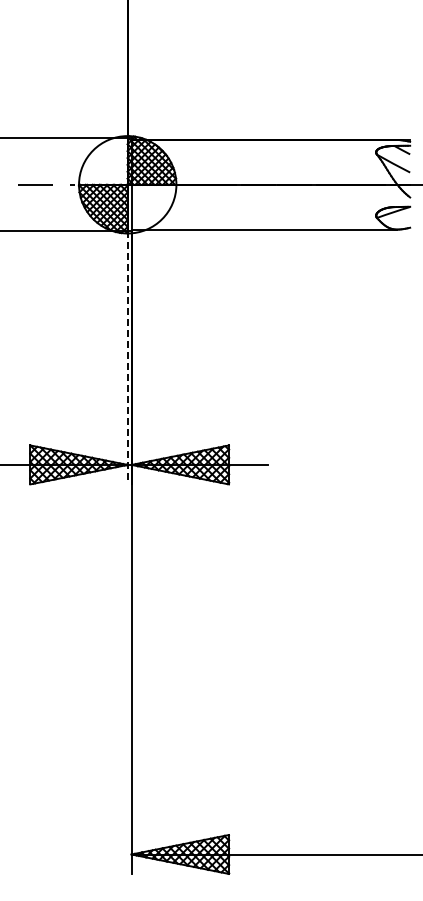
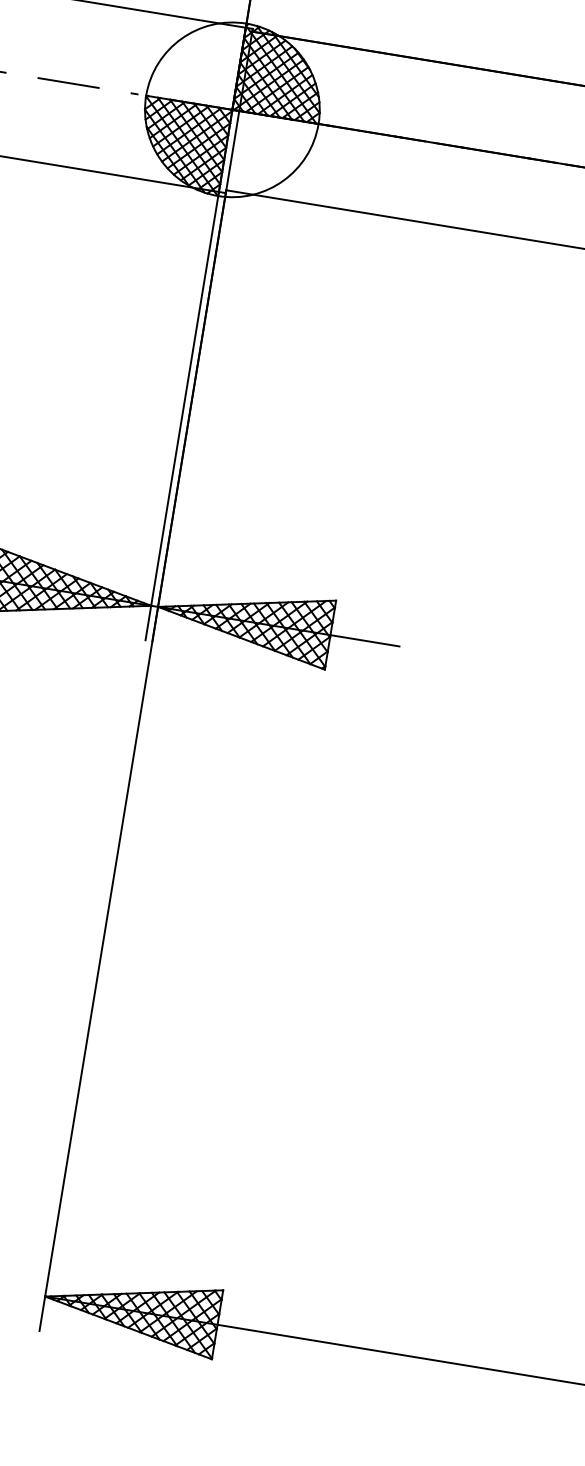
line: (127, 357) -> (181, 415), dashed -> solid

